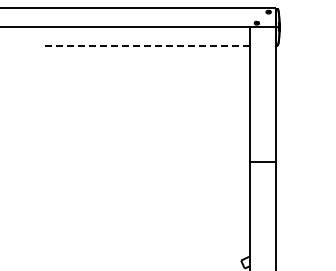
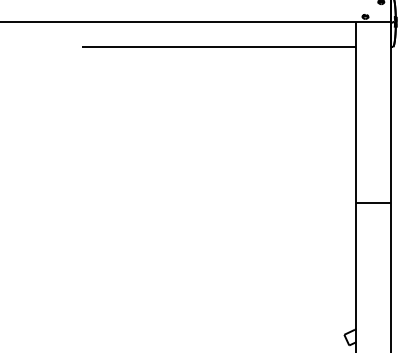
line: (147, 45) -> (218, 46), dashed -> solid

